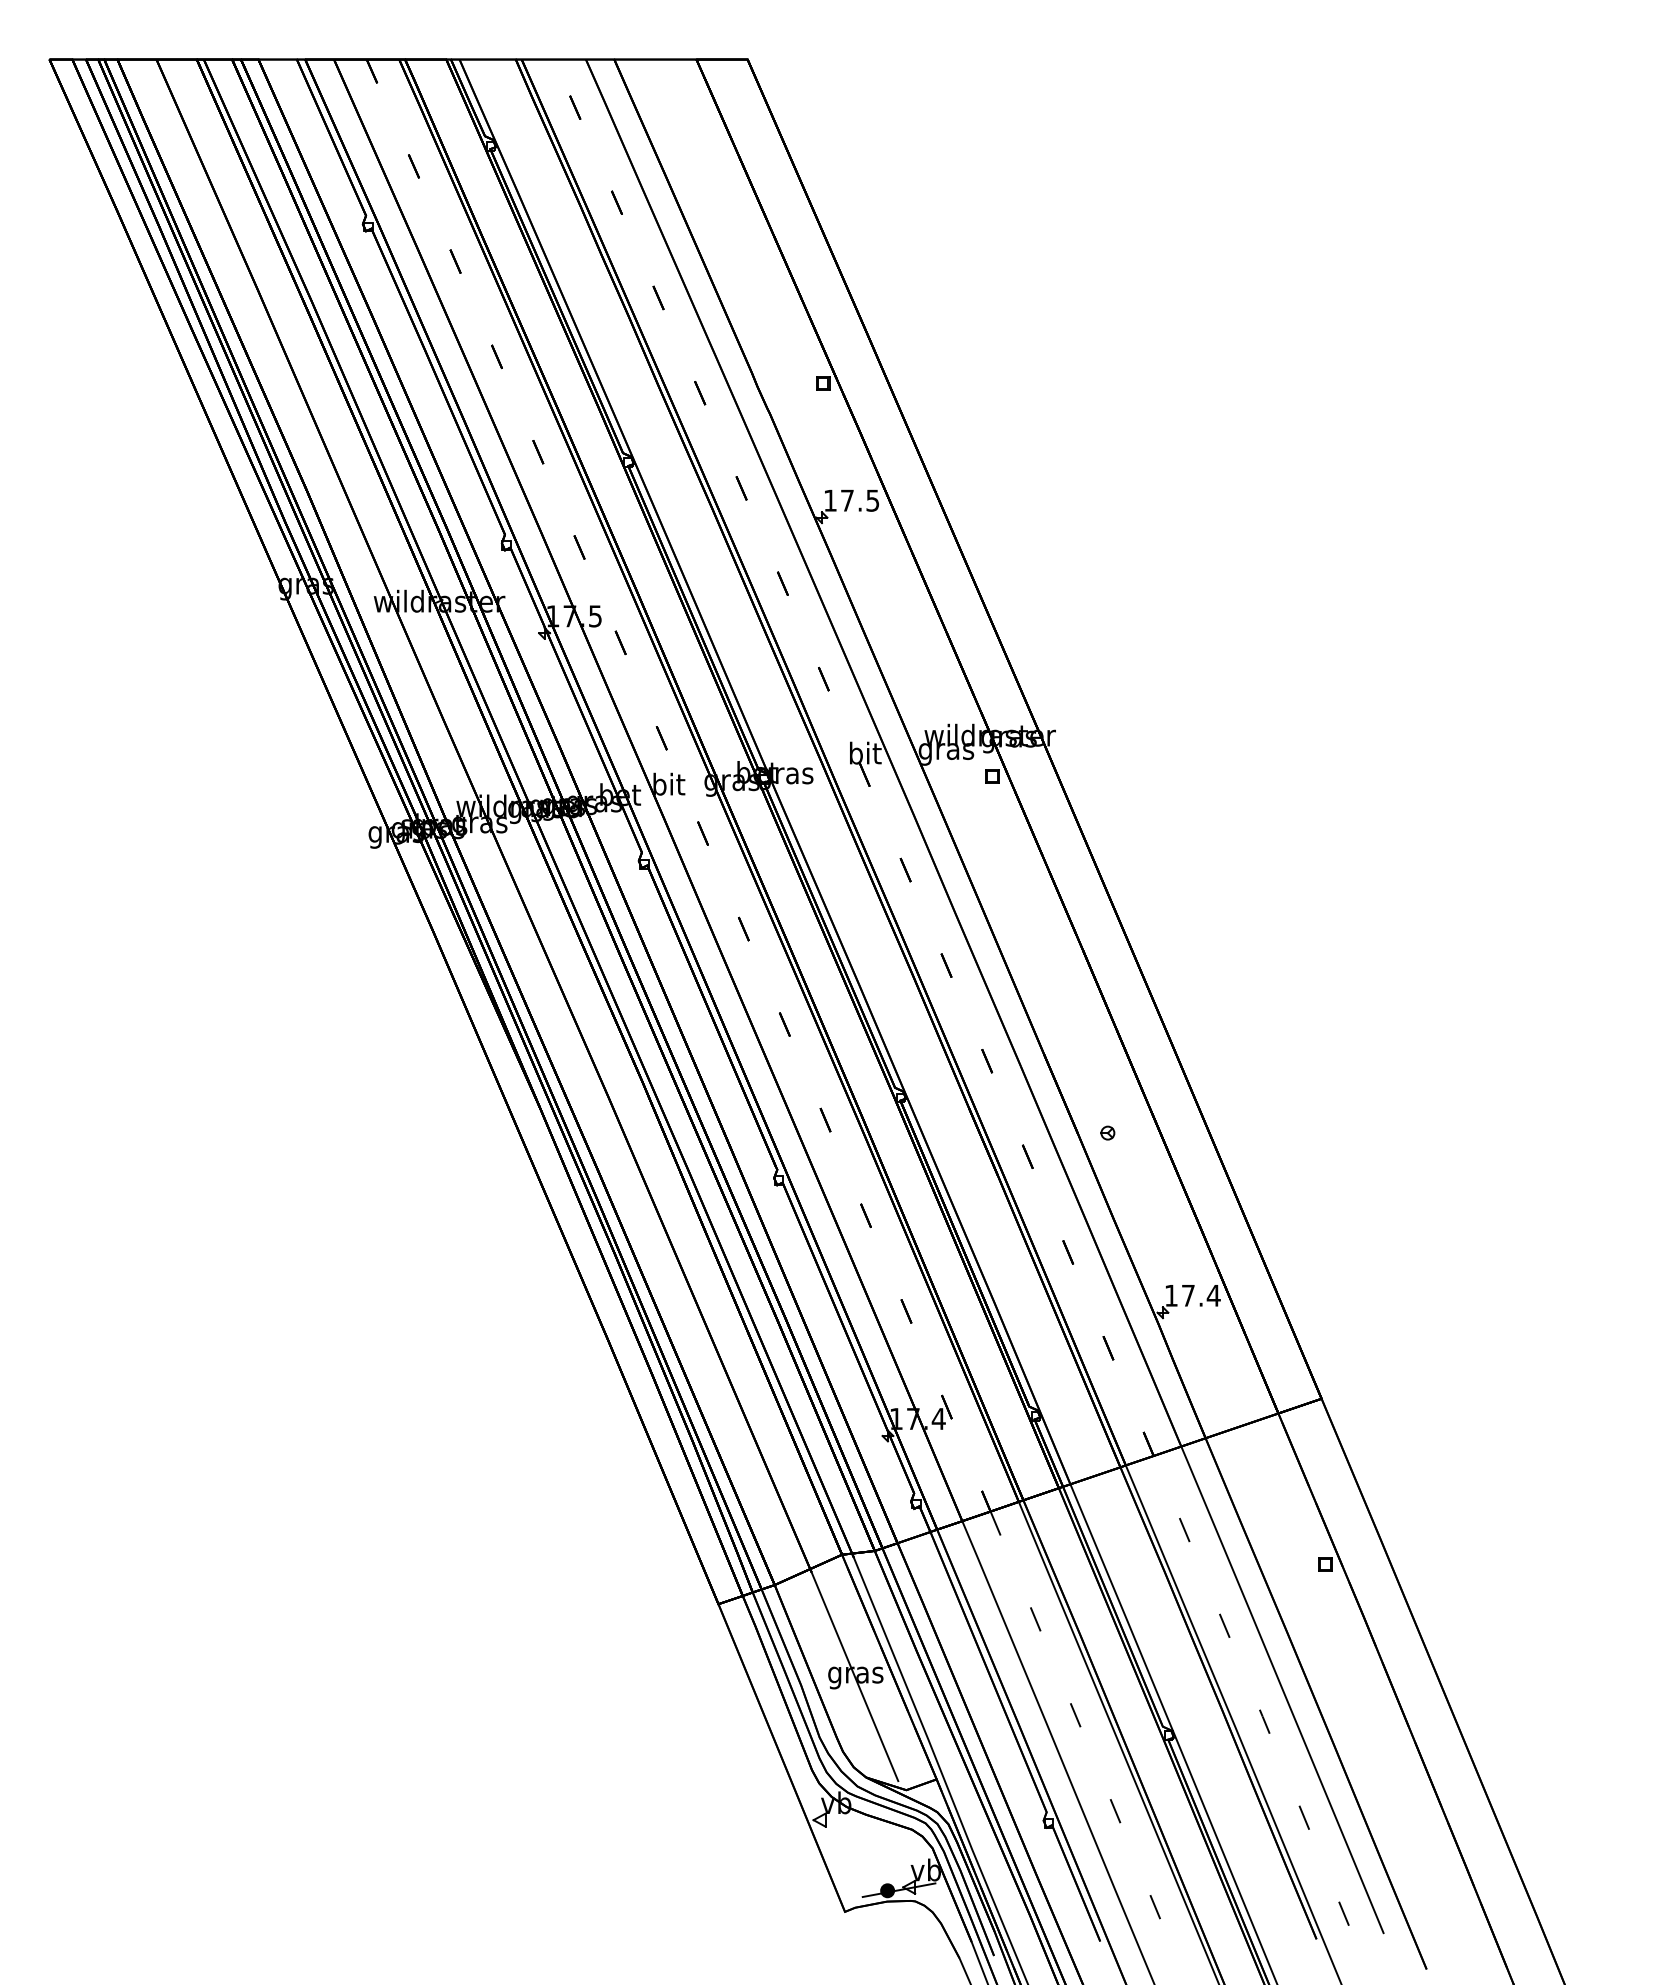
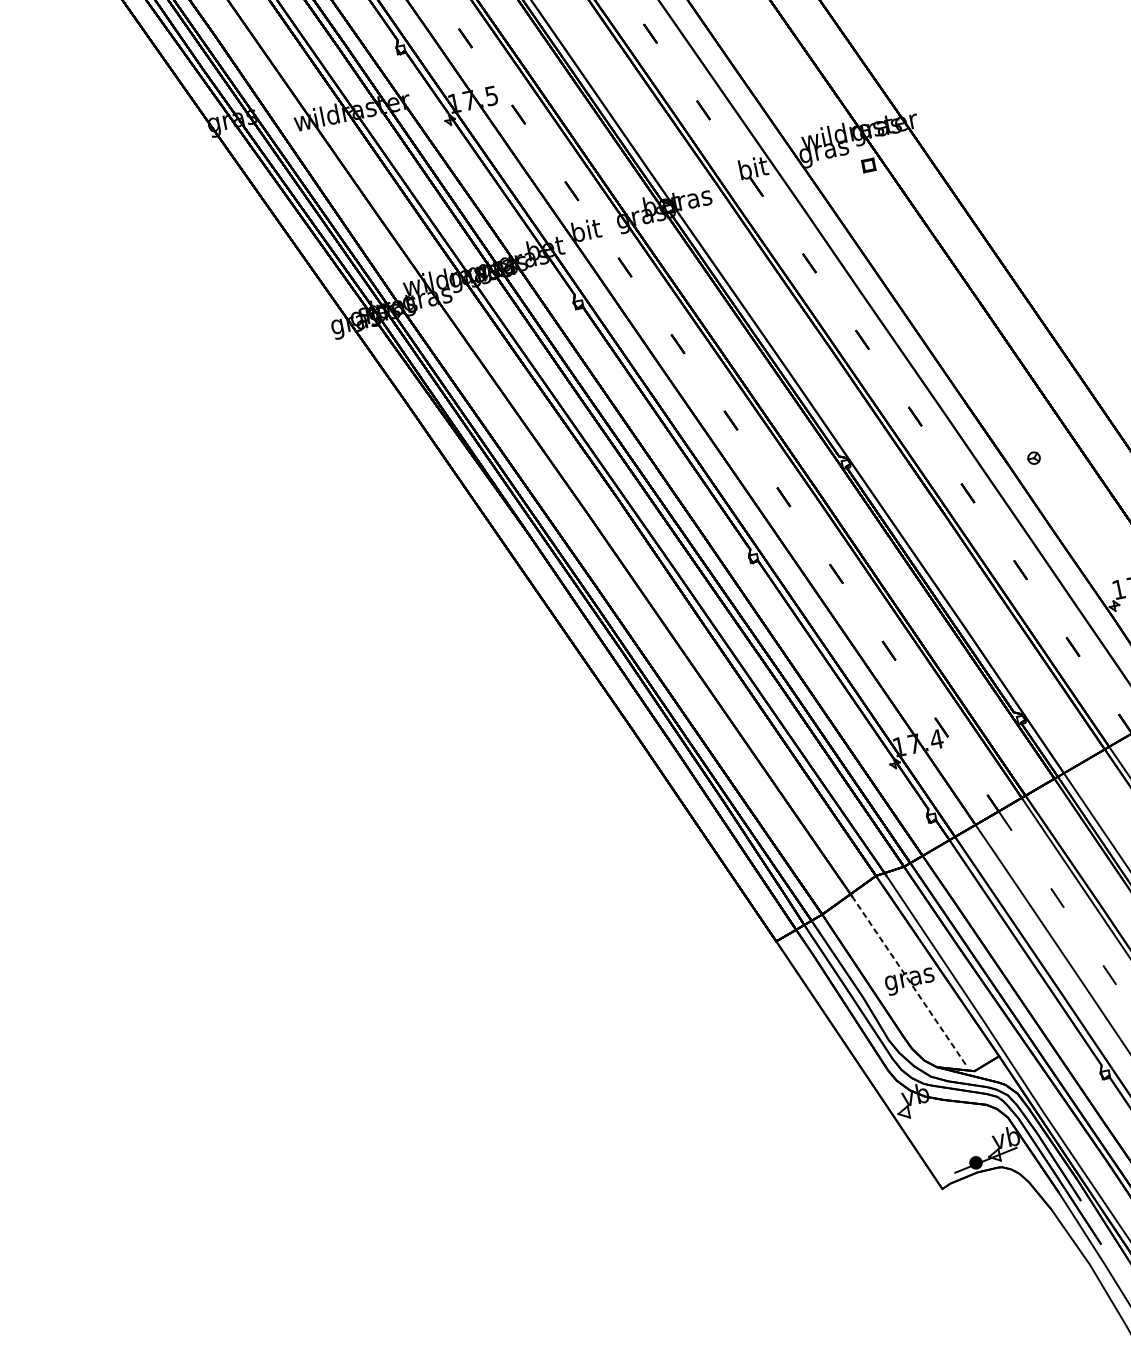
line: (854, 1676) -> (908, 980), solid -> dashed

